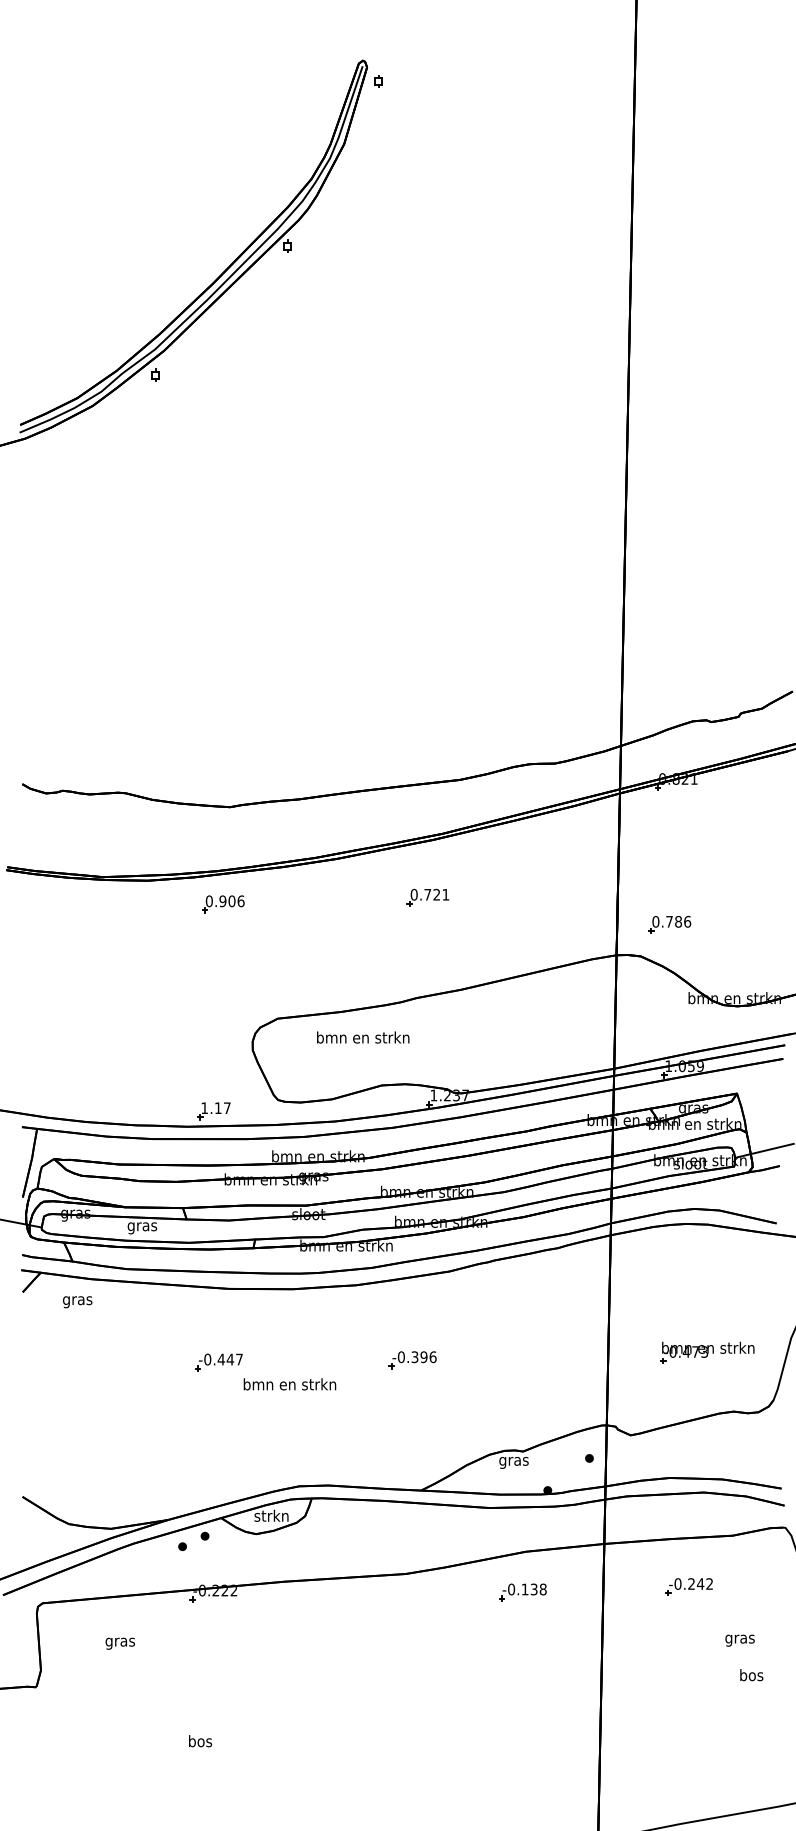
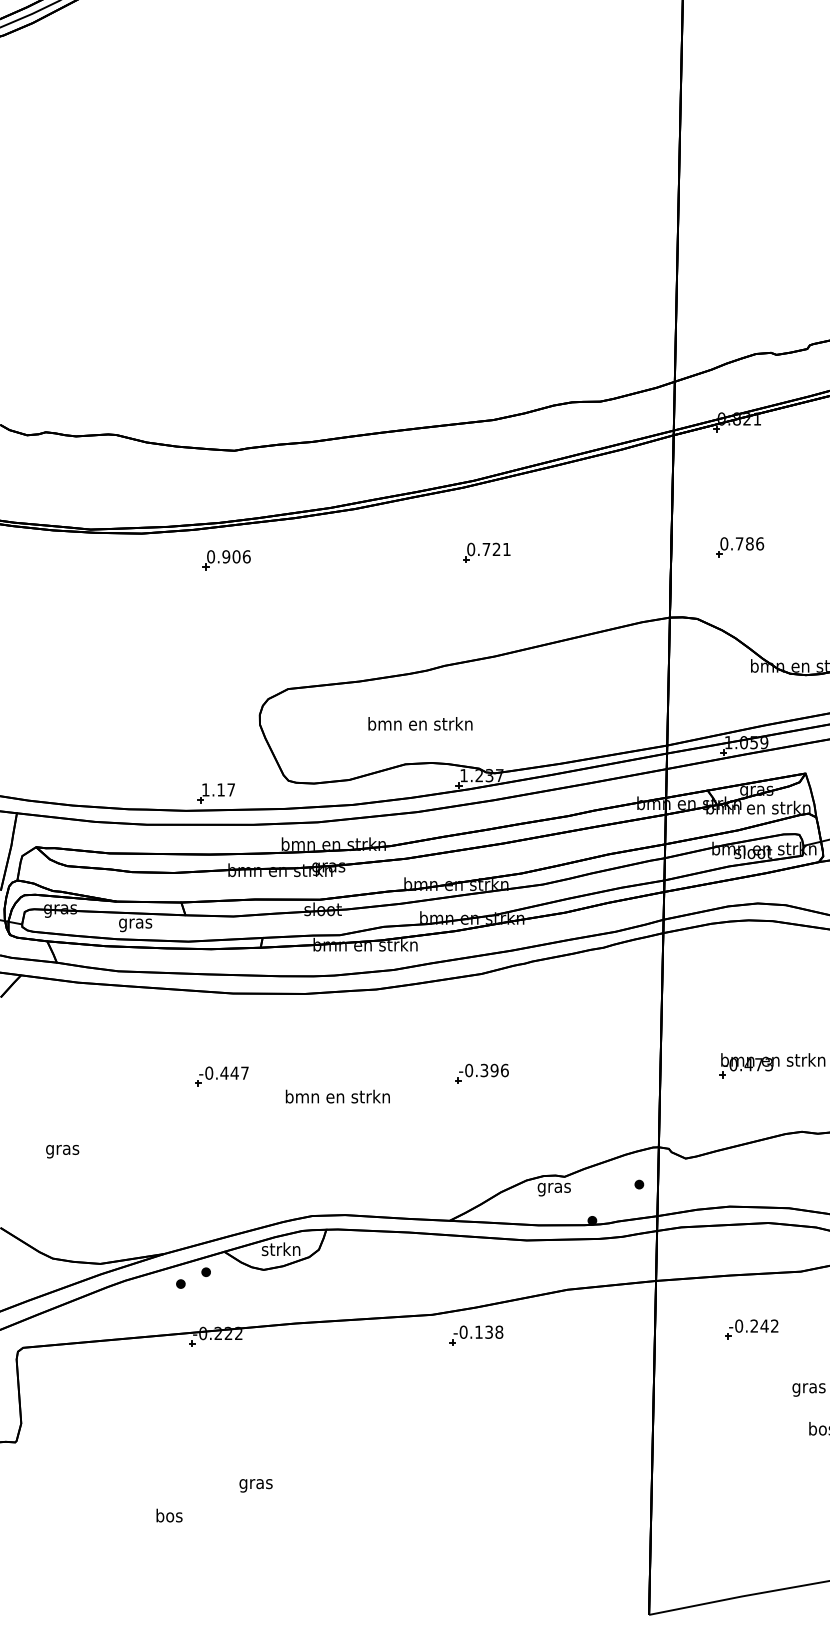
part: (427, 897) -> (486, 552), moved
part: (669, 924) -> (739, 546), moved
text: (363, 1037) -> (420, 723), moved
text: (77, 1302) -> (62, 1151), moved
part: (412, 1360) -> (481, 1074), moved
text: (289, 1384) -> (337, 1096), moved
part: (522, 1592) -> (475, 1335), moved
text: (119, 1643) -> (255, 1485), moved
text: (200, 1741) -> (169, 1515), moved

